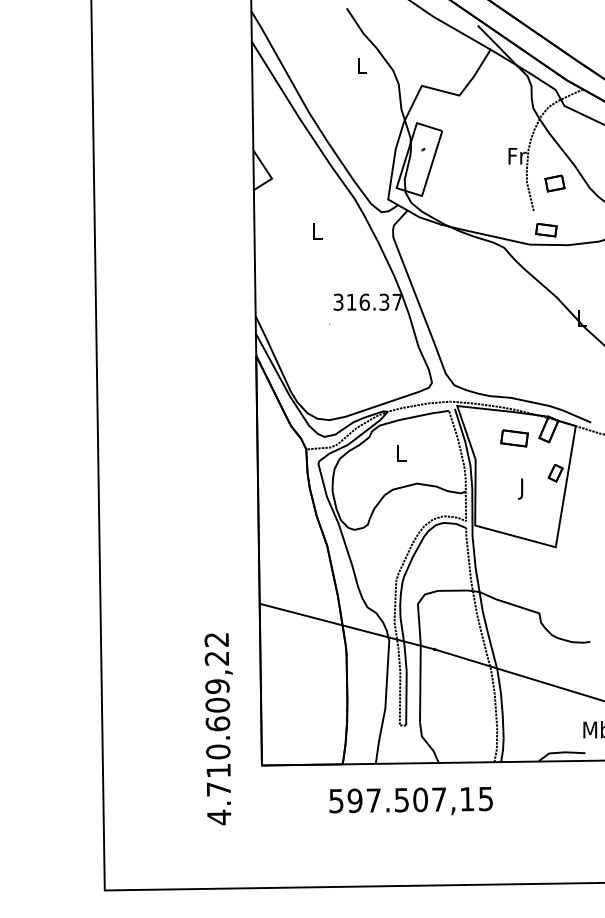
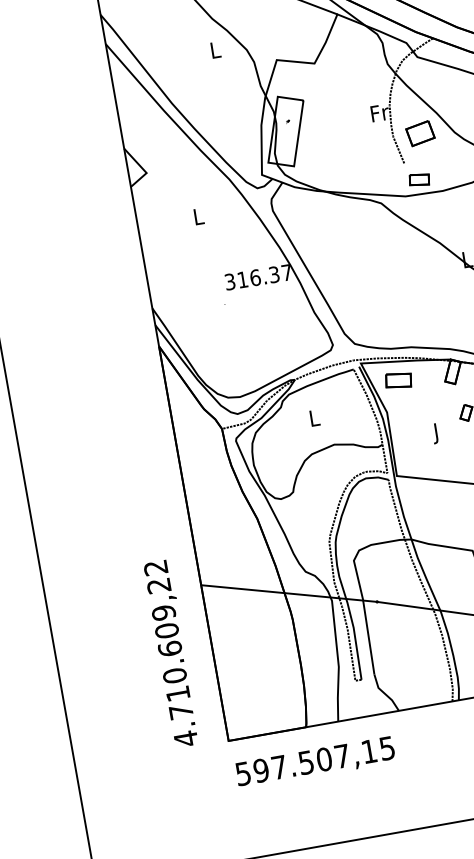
part: (554, 183) -> (419, 133), size x1.43
part: (514, 438) -> (398, 380), moved
text: (218, 729) -> (171, 654), moved
text: (410, 801) -> (314, 762), moved

